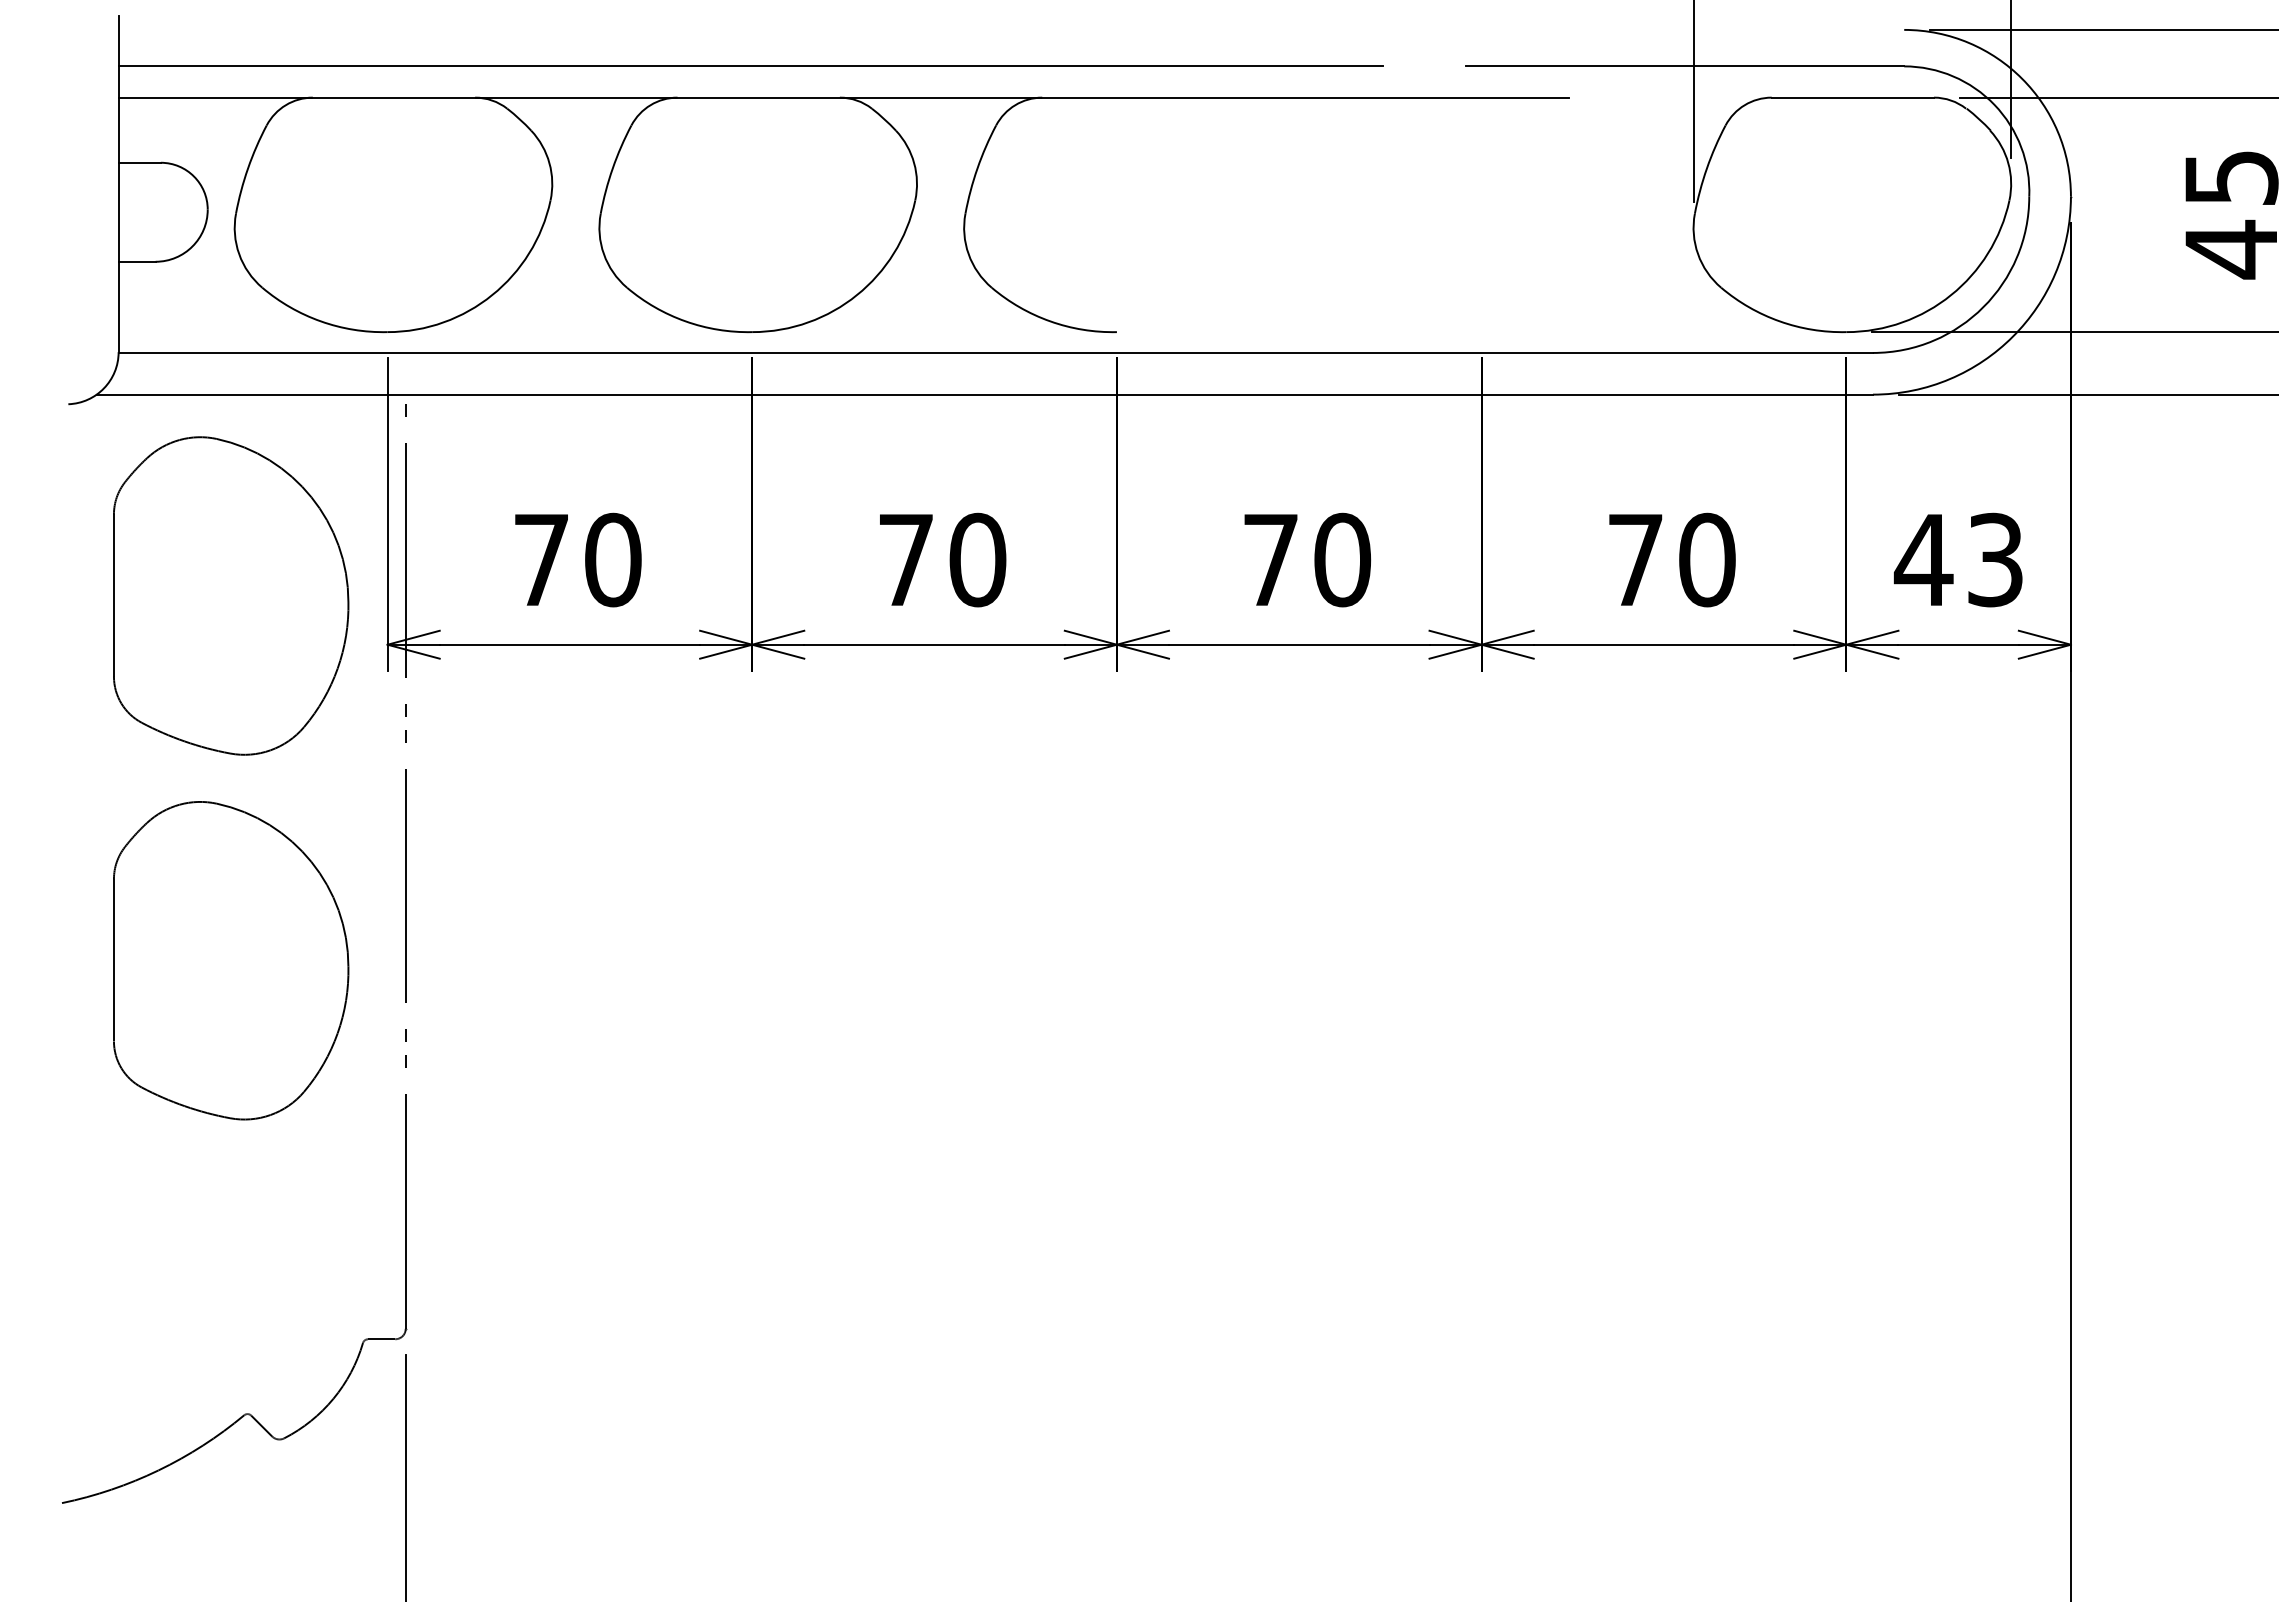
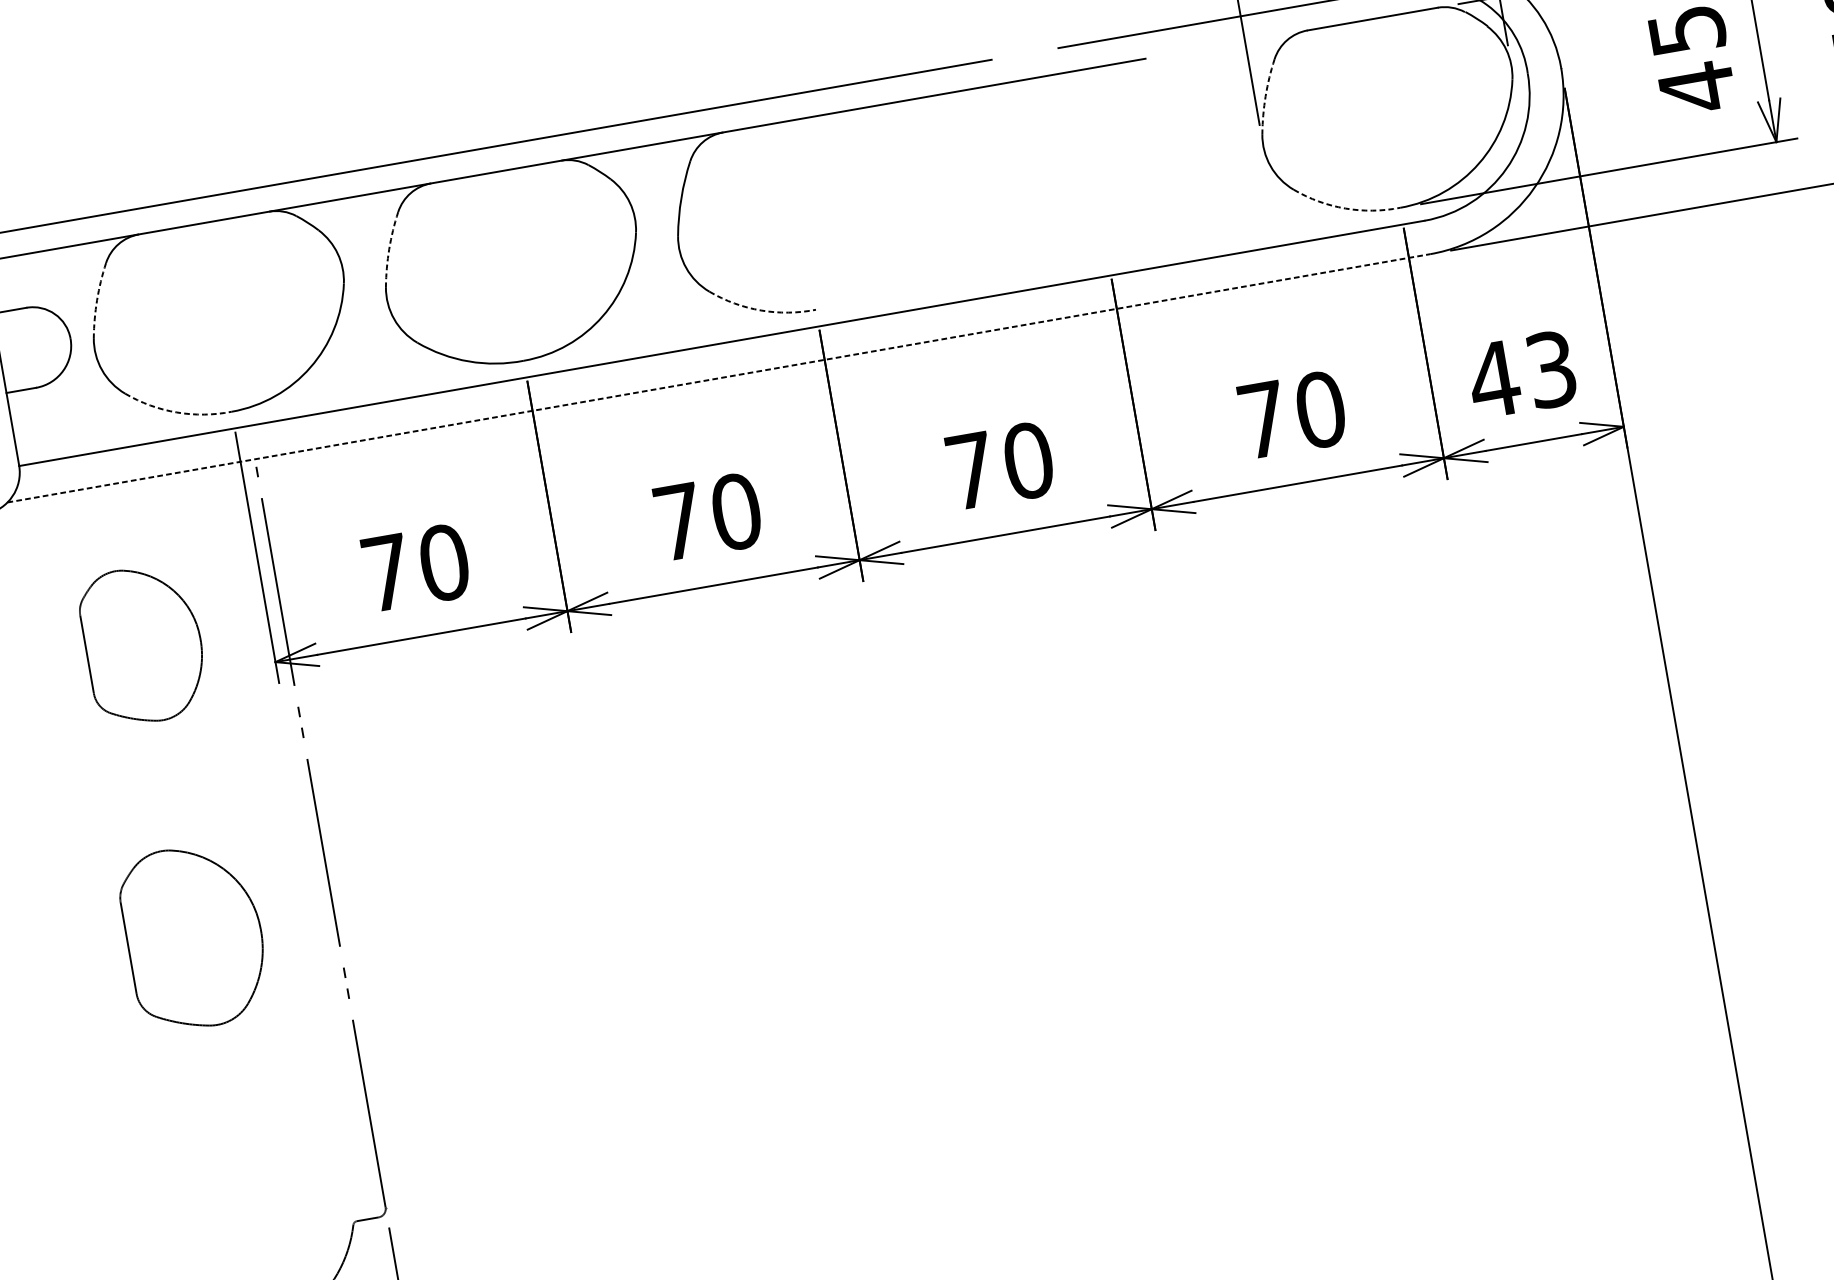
arc: (248, 168) -> (97, 300), solid -> dashed
arc: (612, 168) -> (389, 249), solid -> dashed
arc: (1706, 168) -> (1265, 96), solid -> dashed
arc: (320, 321) -> (176, 412), solid -> dashed
arc: (1050, 321) -> (761, 310), solid -> dashed
arc: (1779, 321) -> (1345, 208), solid -> dashed
line: (985, 394) -> (719, 378), solid -> dashed
part: (231, 595) -> (143, 644), size x0.6
part: (231, 960) -> (194, 936), size x0.7

